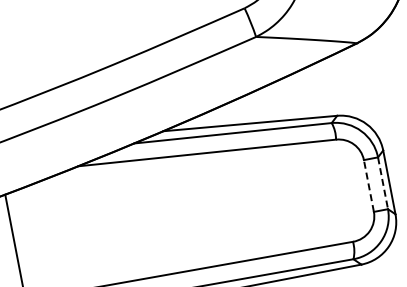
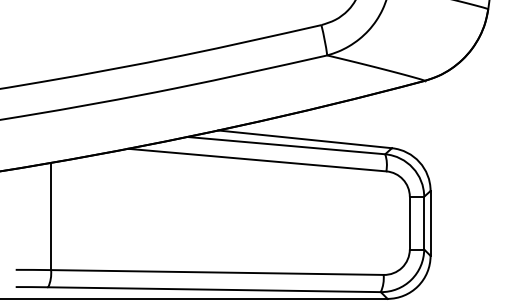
line: (383, 183) -> (424, 223), dashed -> solid
line: (368, 185) -> (409, 222), dashed -> solid

